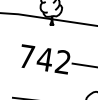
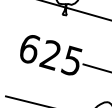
text: (44, 59) -> (50, 55), 742 -> 625

